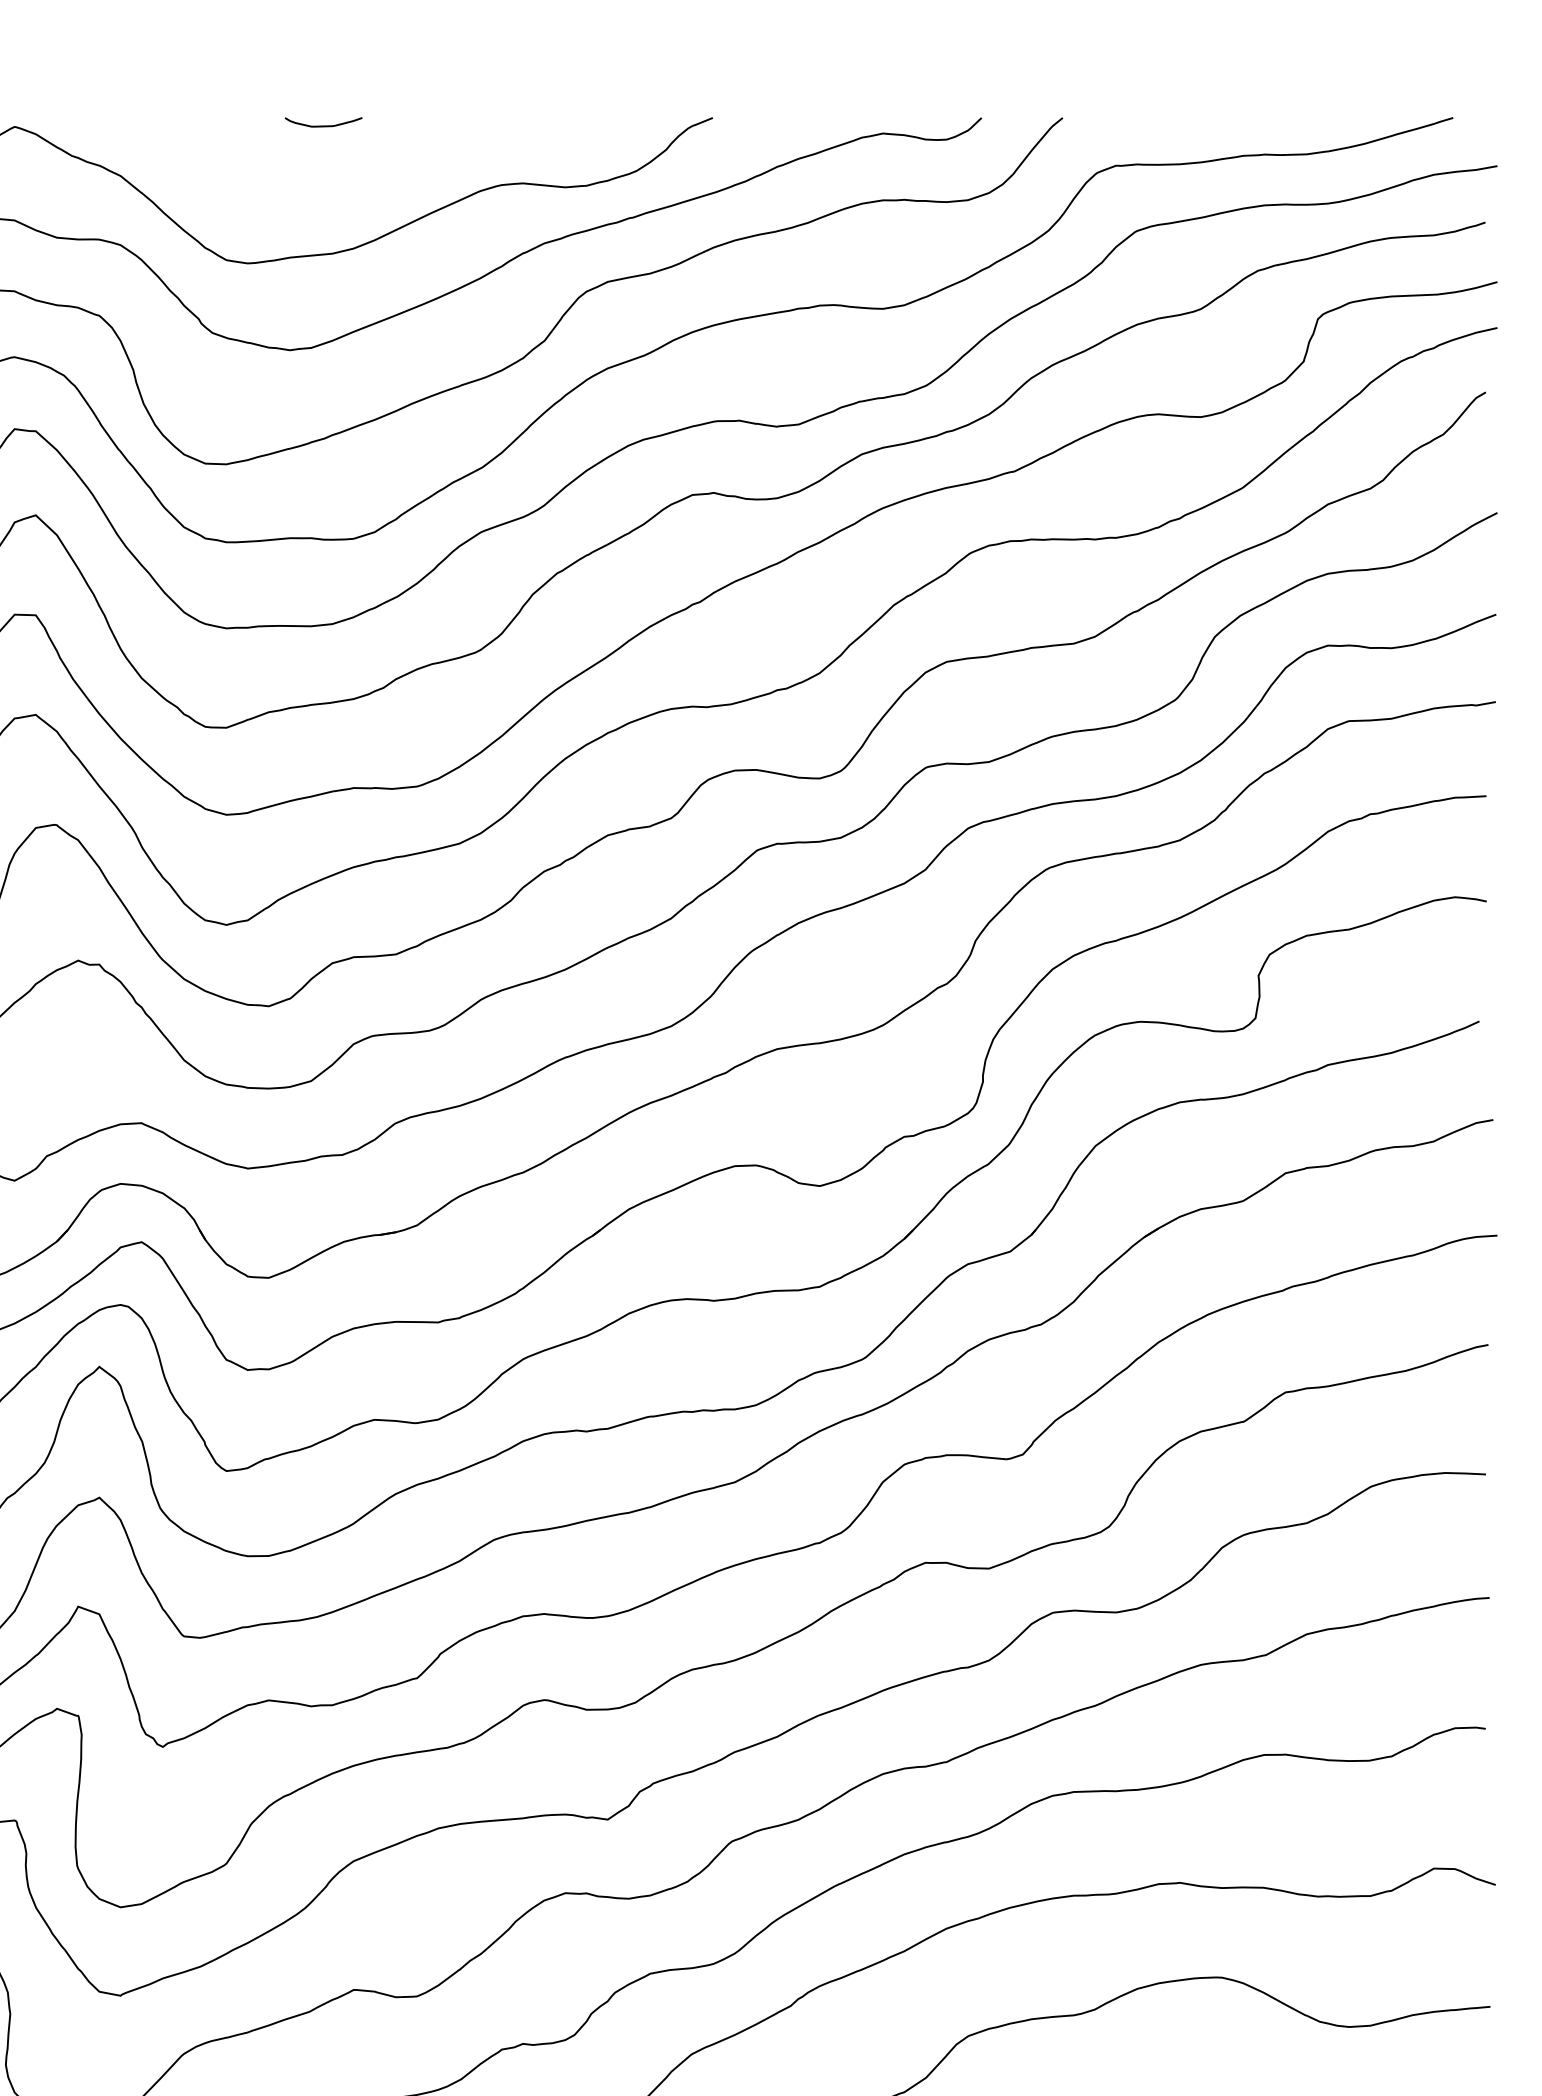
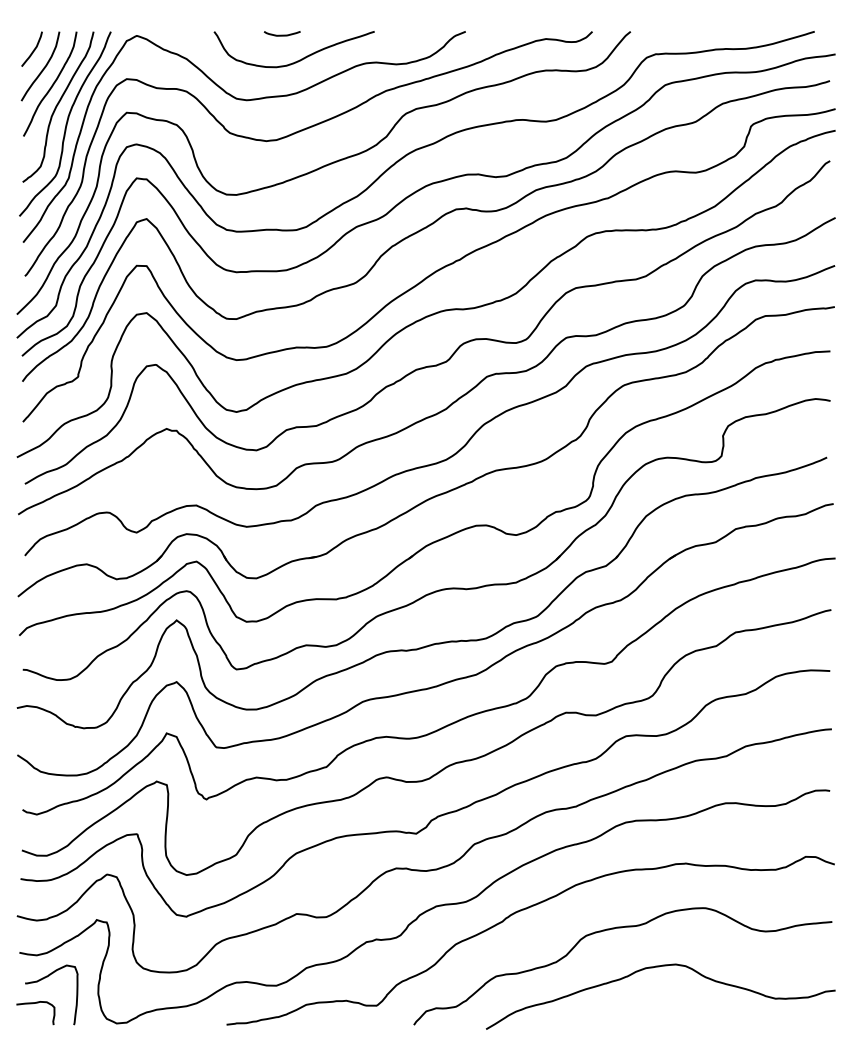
curve: (360, 176) -> (299, 59), added

